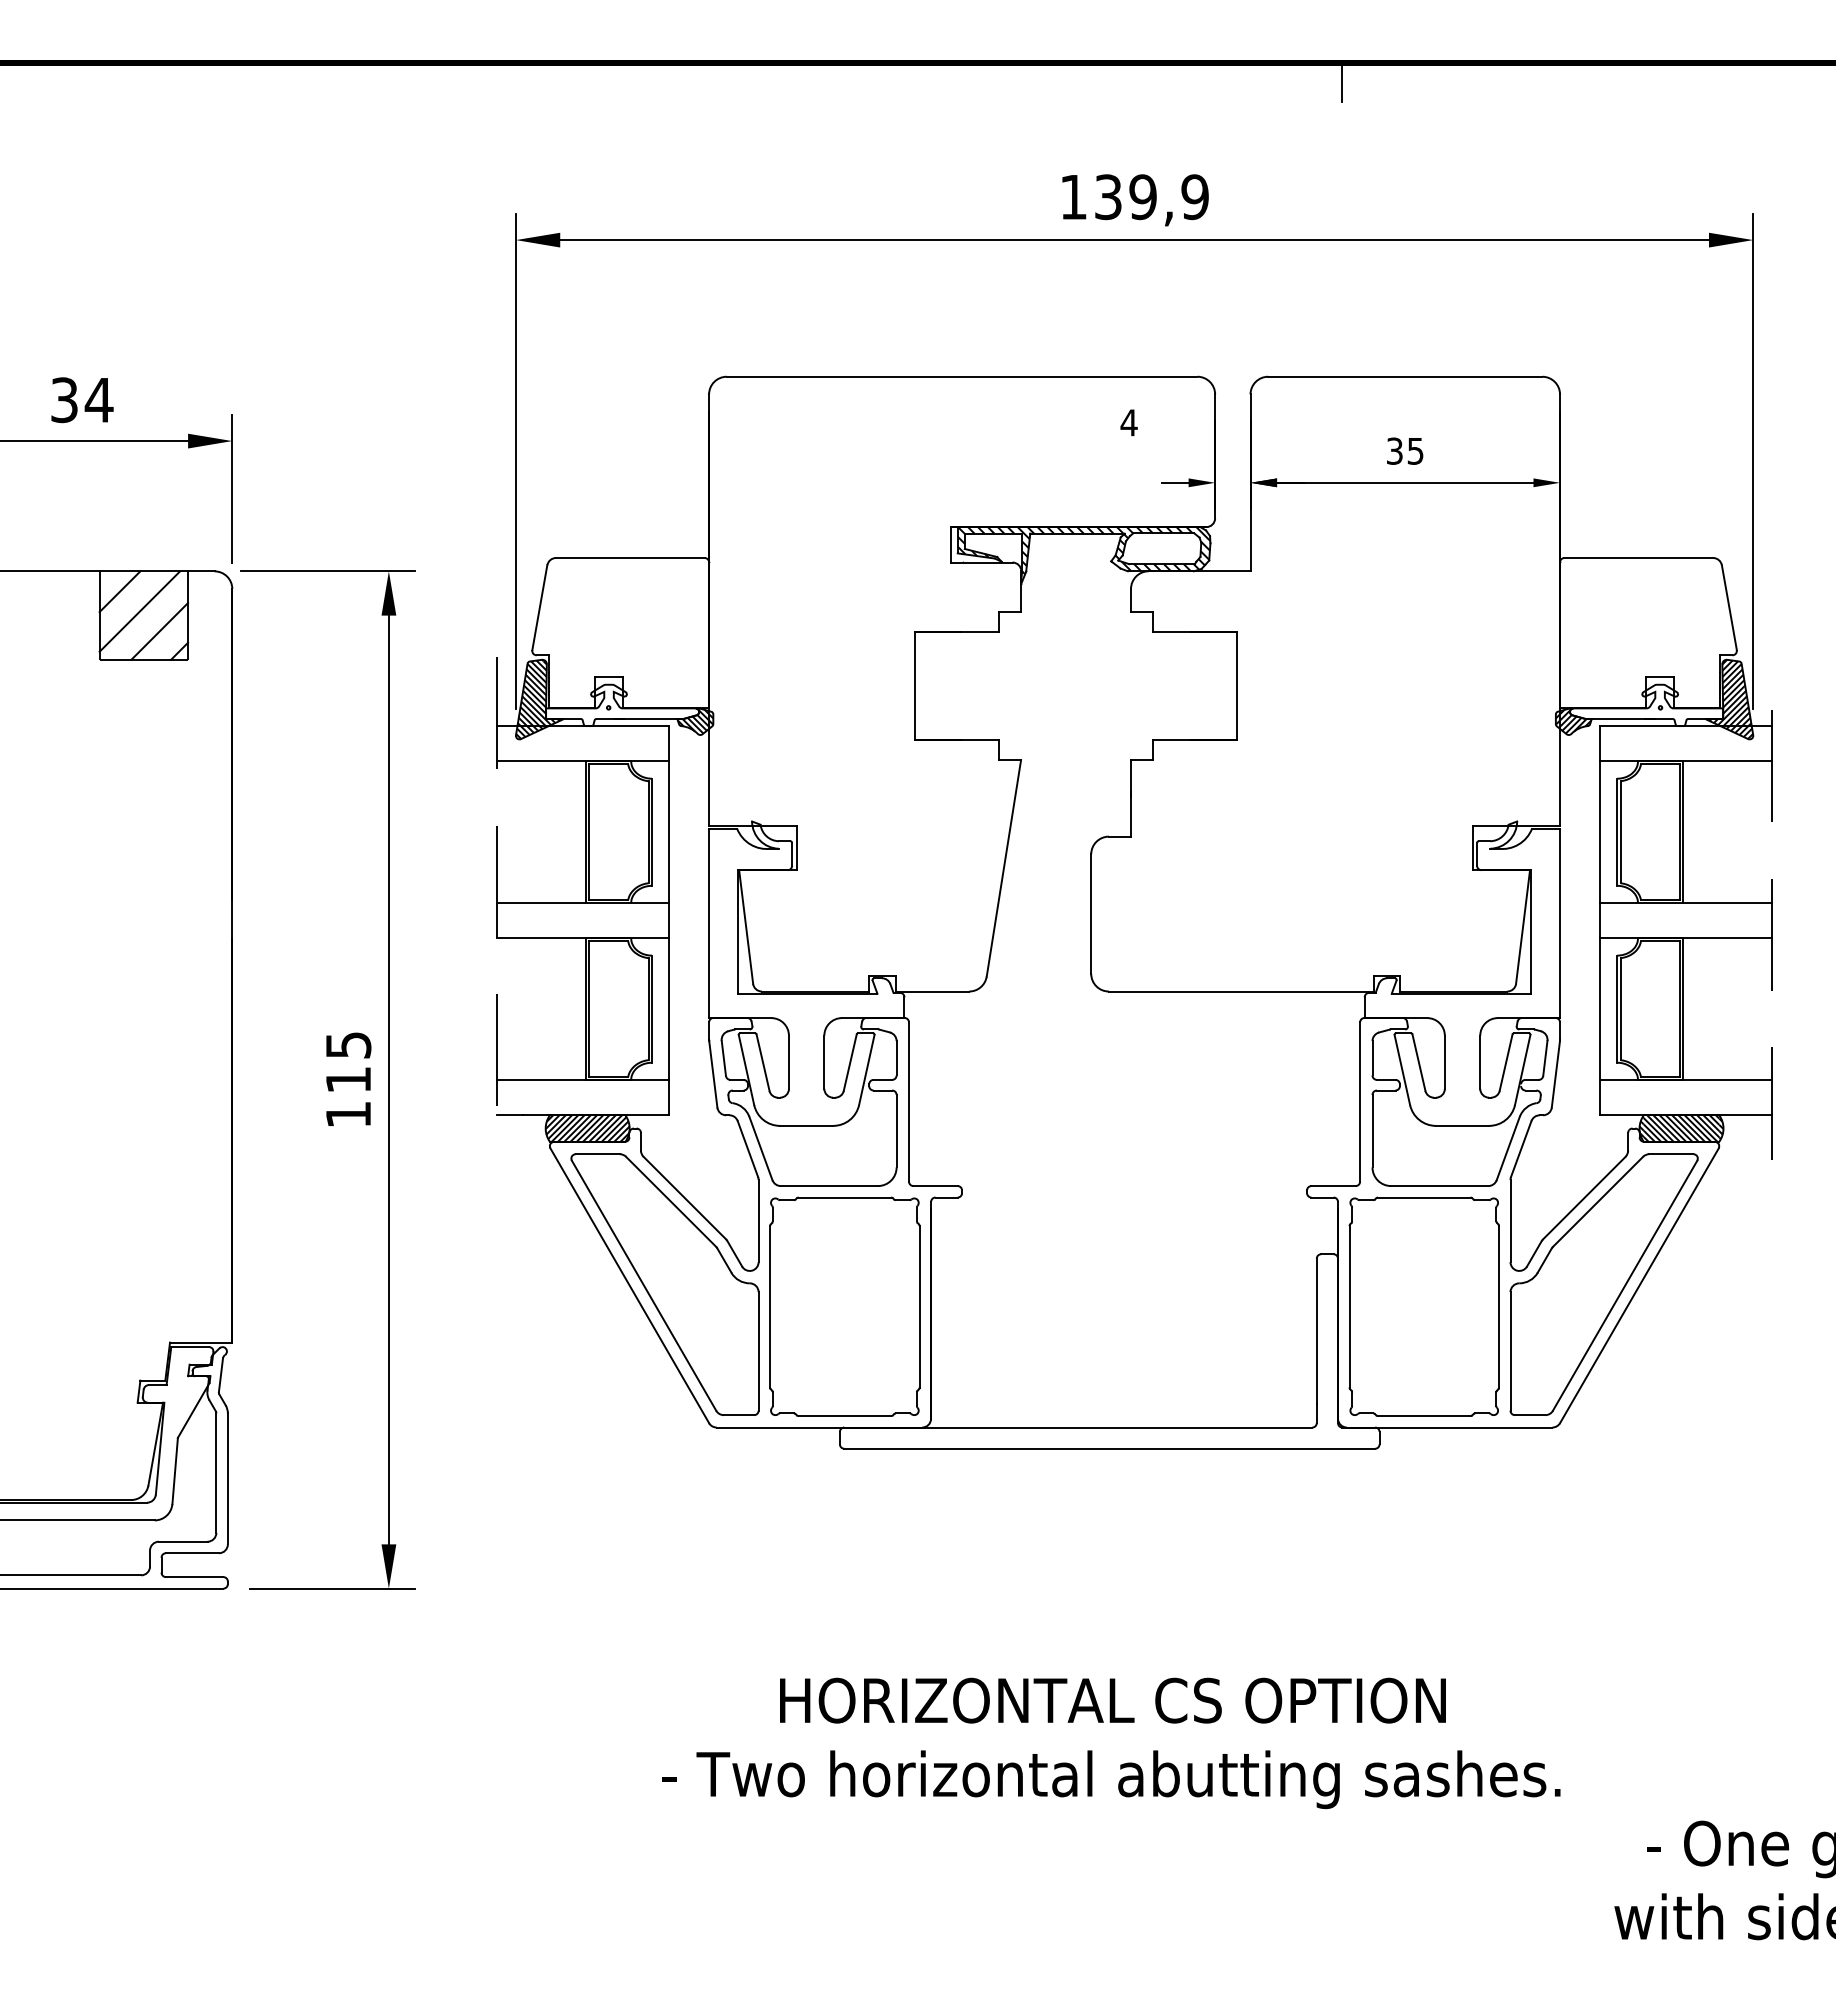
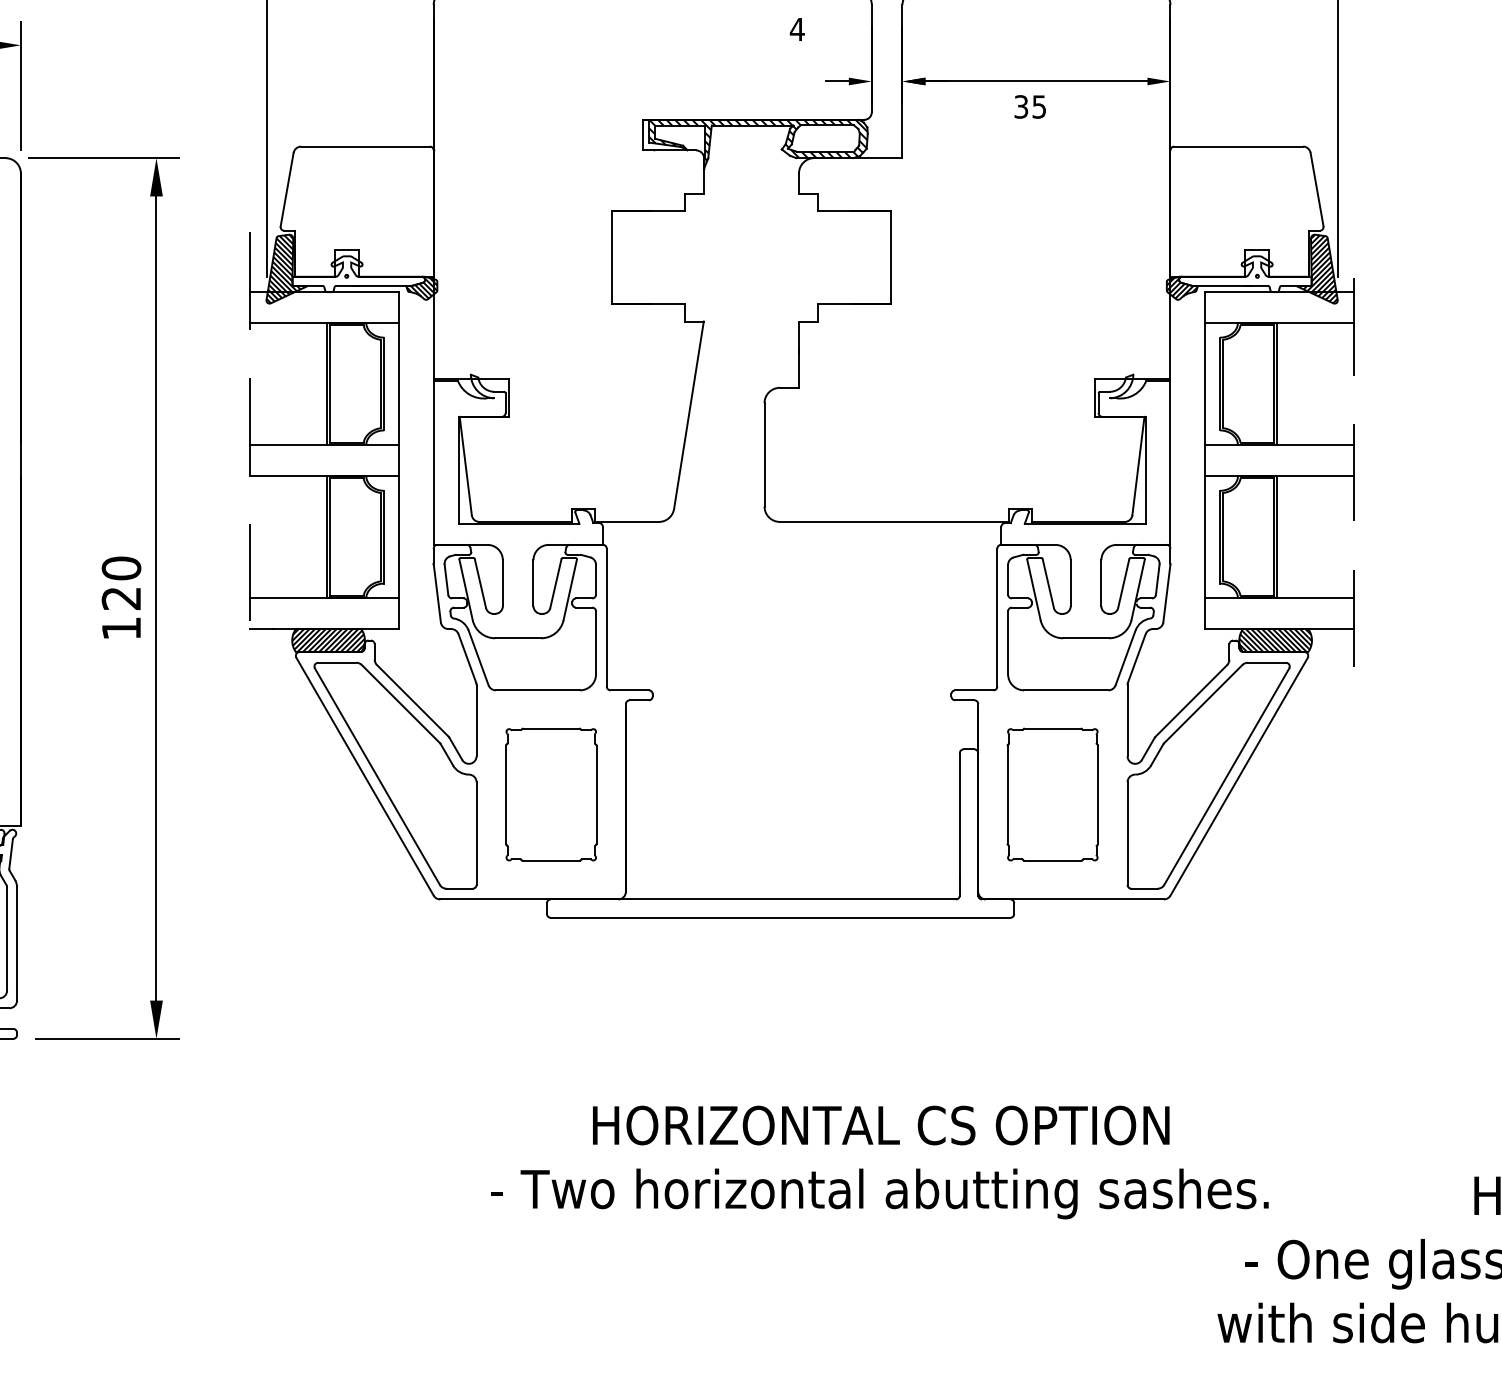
text: (1405, 450) -> (1030, 106), moved
text: (348, 1062) -> (121, 583), 115 -> 120
part: (844, 1306) -> (550, 794), size x0.7
part: (1423, 1306) -> (1052, 794), size x0.7
text: (1111, 1743) -> (879, 1162), moved

